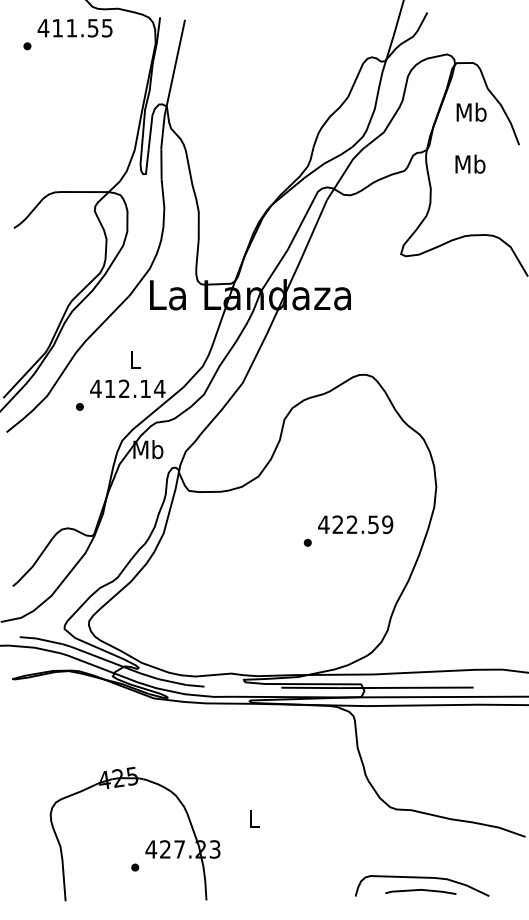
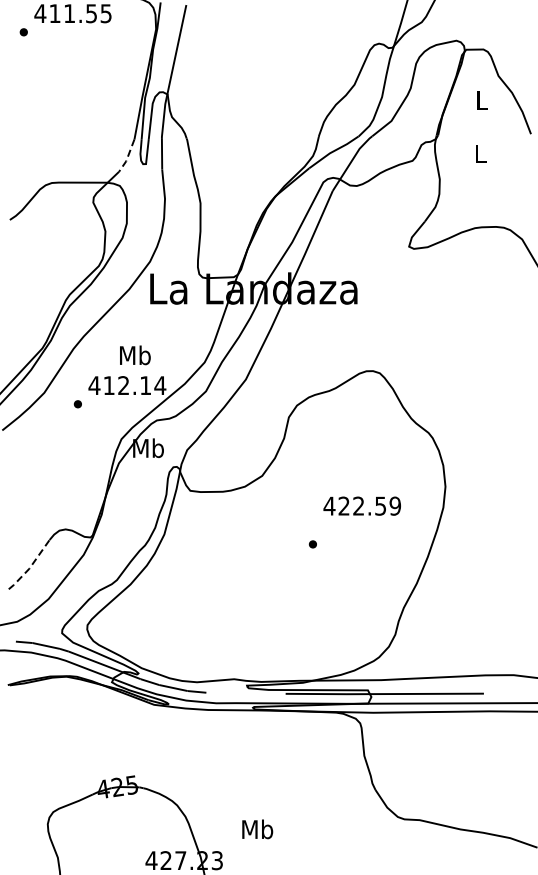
text: (471, 111) -> (481, 99), Mb -> L
text: (470, 163) -> (480, 153), Mb -> L
line: (128, 167) -> (128, 157), solid -> dashed
text: (135, 359) -> (135, 355), L -> Mb
text: (355, 524) -> (362, 505), moved
line: (33, 564) -> (30, 566), solid -> dashed
text: (254, 818) -> (257, 828), L -> Mb

